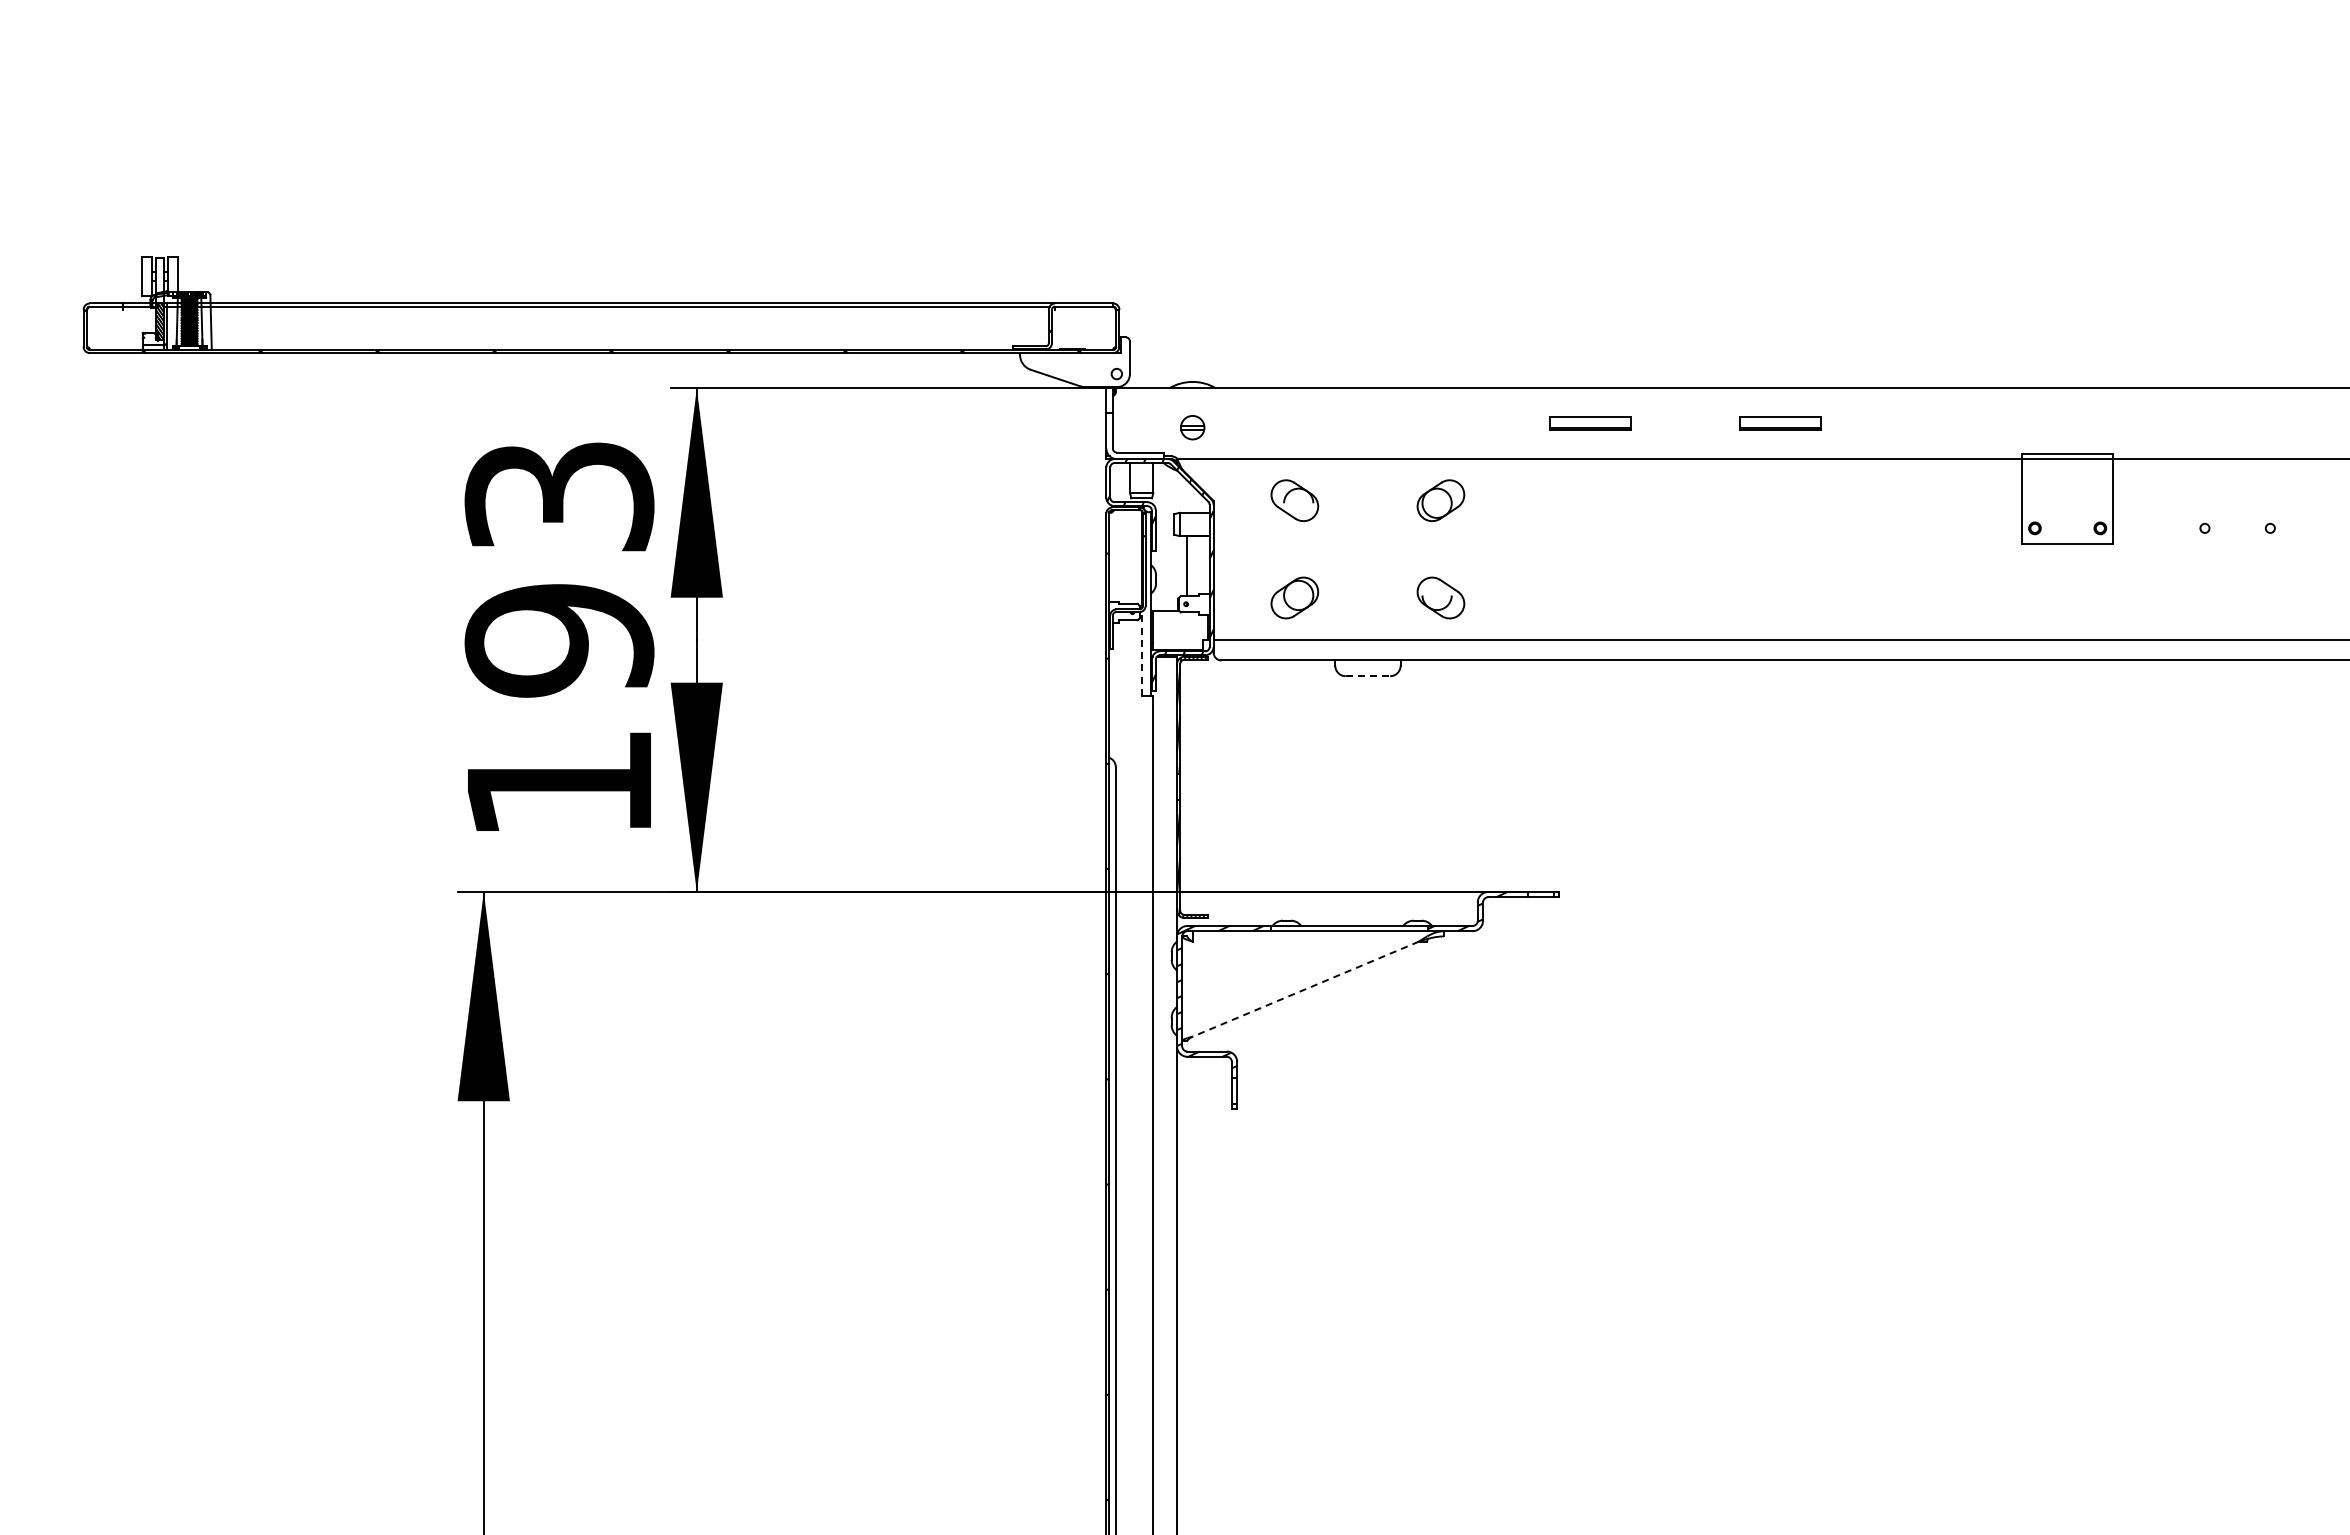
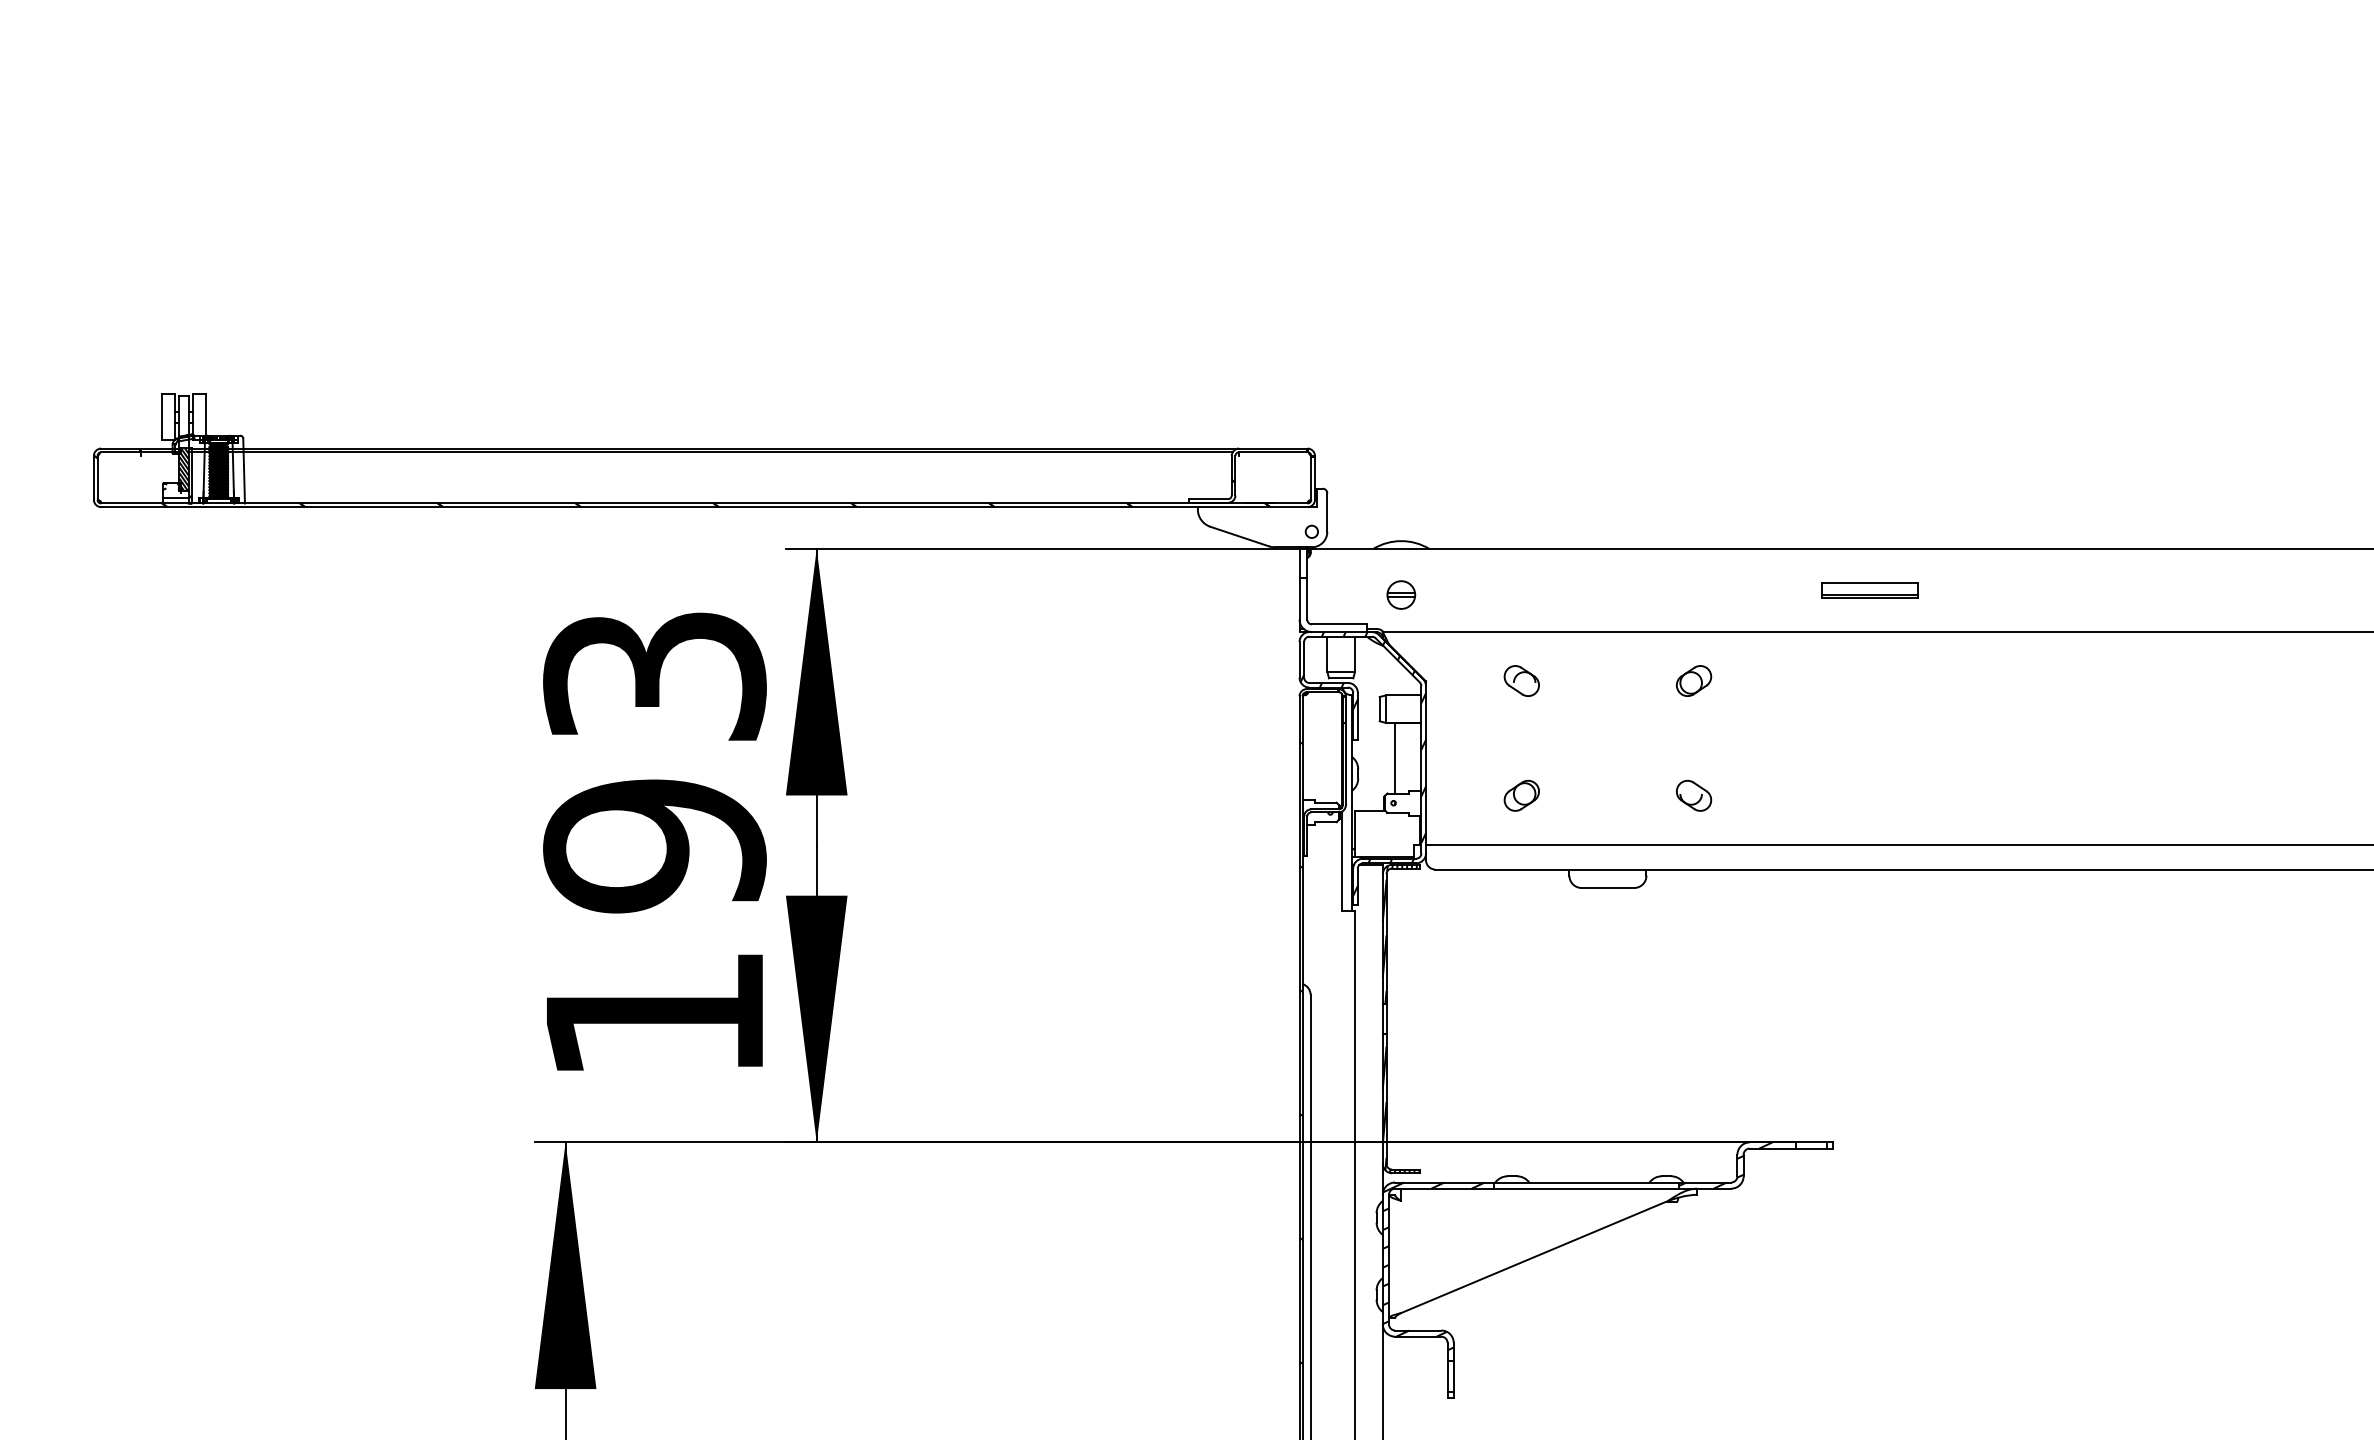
part: (1780, 423) -> (2094, 590), removed
part: (1294, 500) -> (1521, 680), size x0.62
part: (1440, 500) -> (1693, 680), size x0.62
part: (1294, 597) -> (1521, 795), size x0.62
part: (1440, 597) -> (1693, 795), size x0.62
line: (1142, 653) -> (1342, 861), dashed -> solid
line: (1368, 676) -> (1608, 888), dashed -> solid
line: (1305, 989) -> (1534, 1257), dashed -> solid

